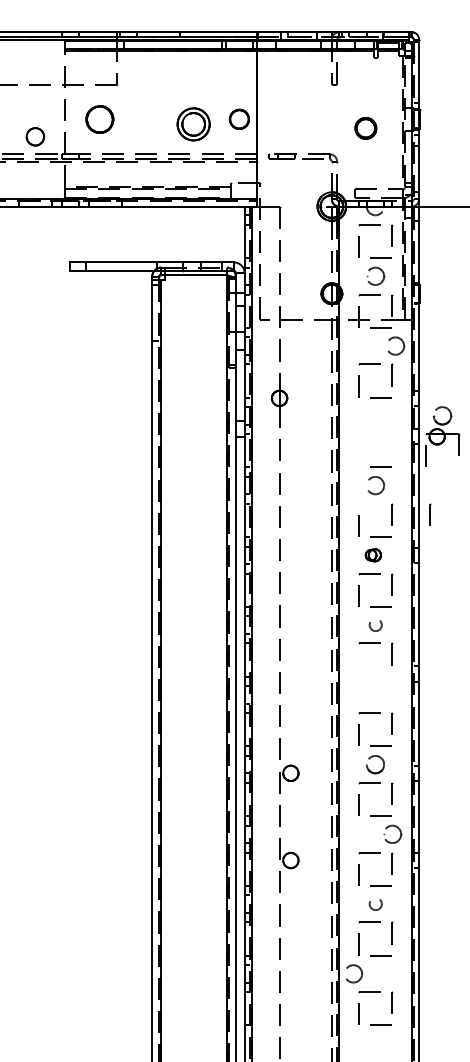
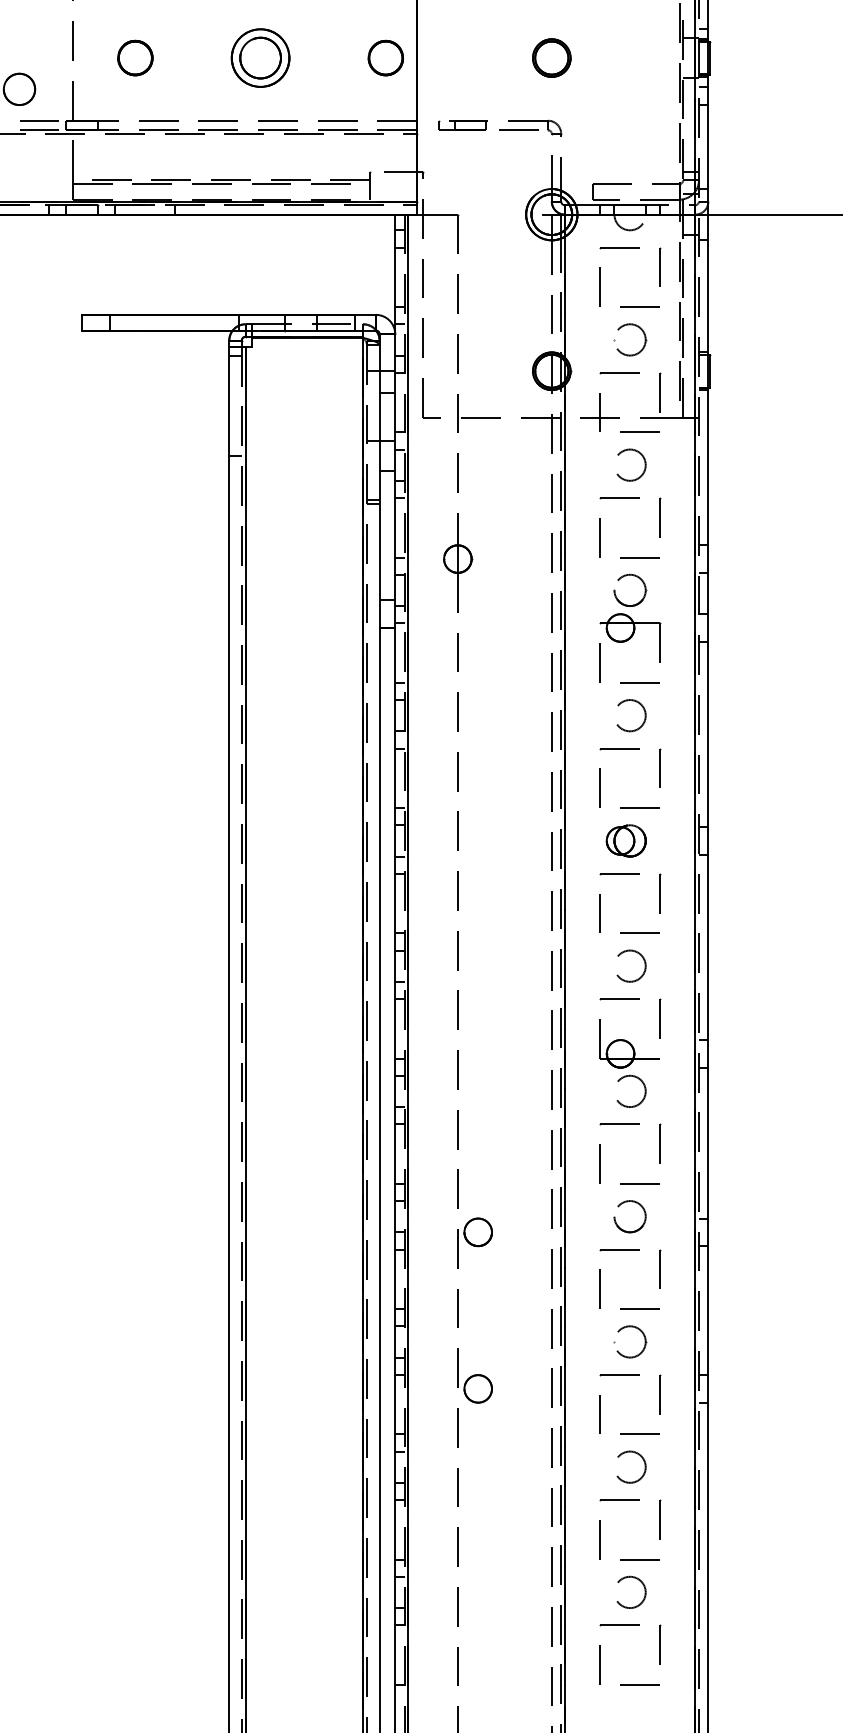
circle: (99, 118) -> (134, 56), size x0.71
part: (193, 124) -> (260, 58), moved
part: (365, 128) -> (551, 58), moved
circle: (396, 345) -> (631, 464), moved
part: (442, 436) -> (630, 627), moved
line: (369, 504) -> (619, 749), added
line: (430, 514) -> (728, 767), removed
part: (373, 554) -> (626, 839), size x1.43
circle: (376, 624) -> (631, 965), size x1.43
part: (374, 679) -> (628, 1063), added
part: (389, 827) -> (624, 1329), moved
circle: (376, 903) -> (631, 1466), size x1.43
circle: (354, 973) -> (631, 1591), moved

